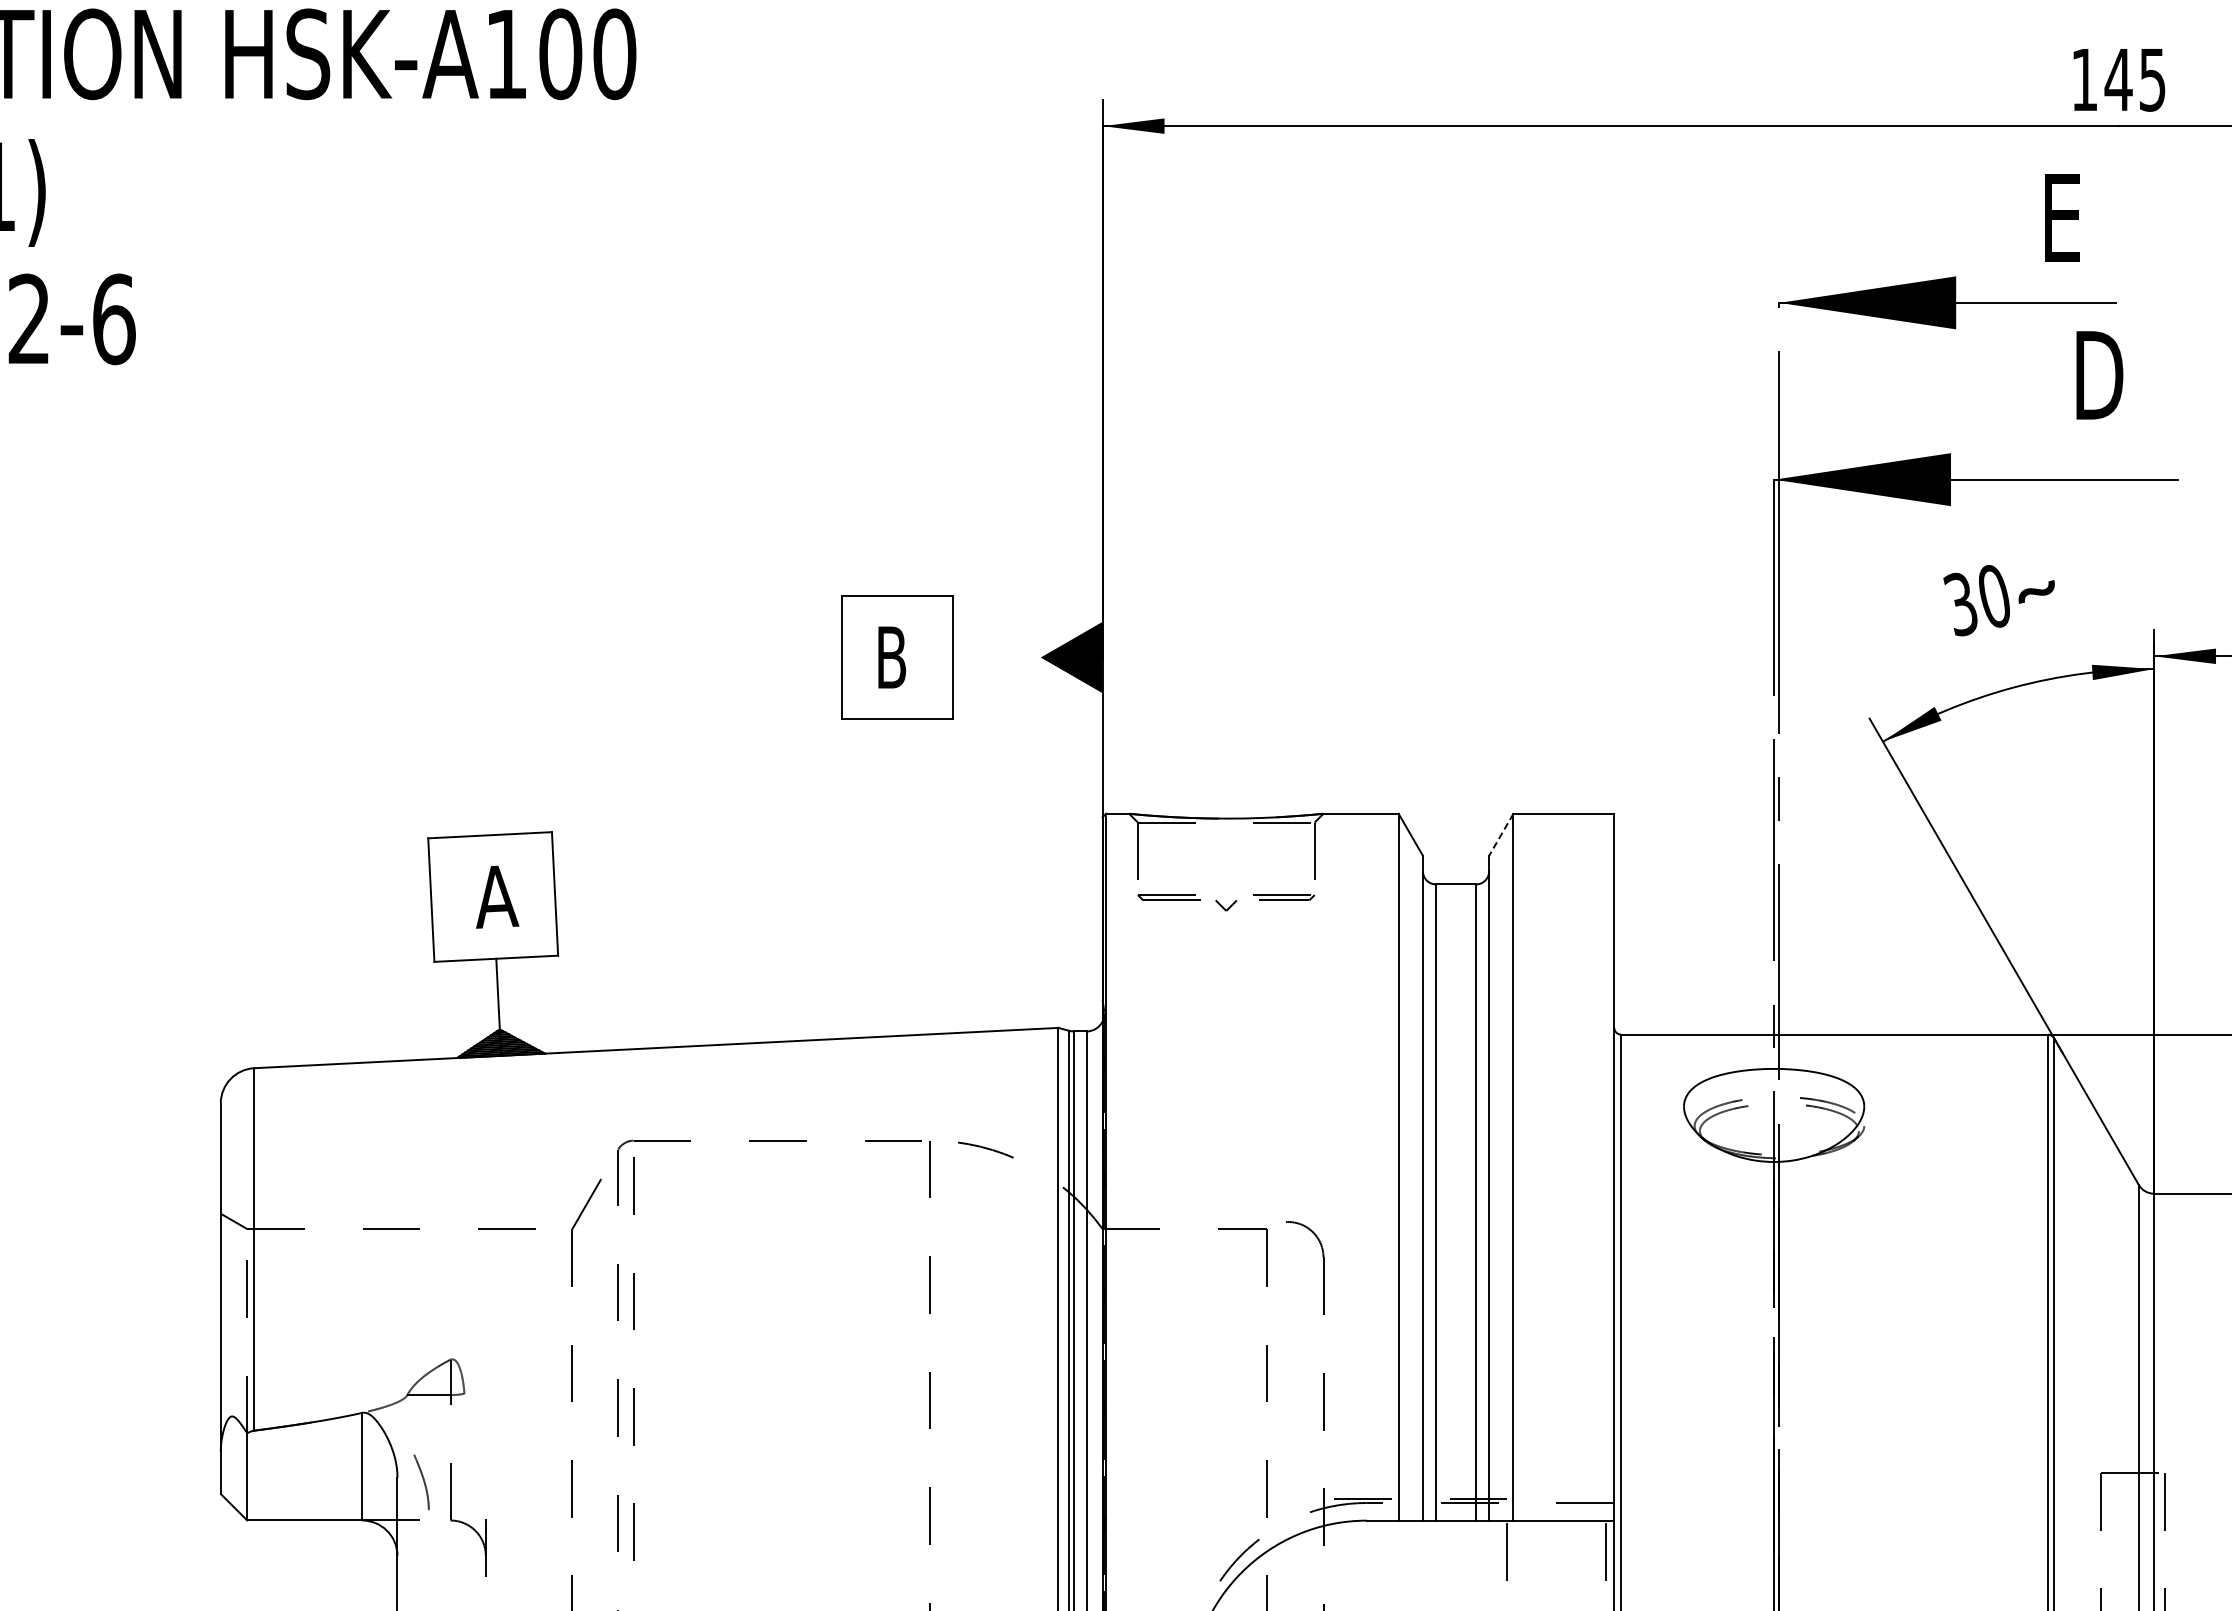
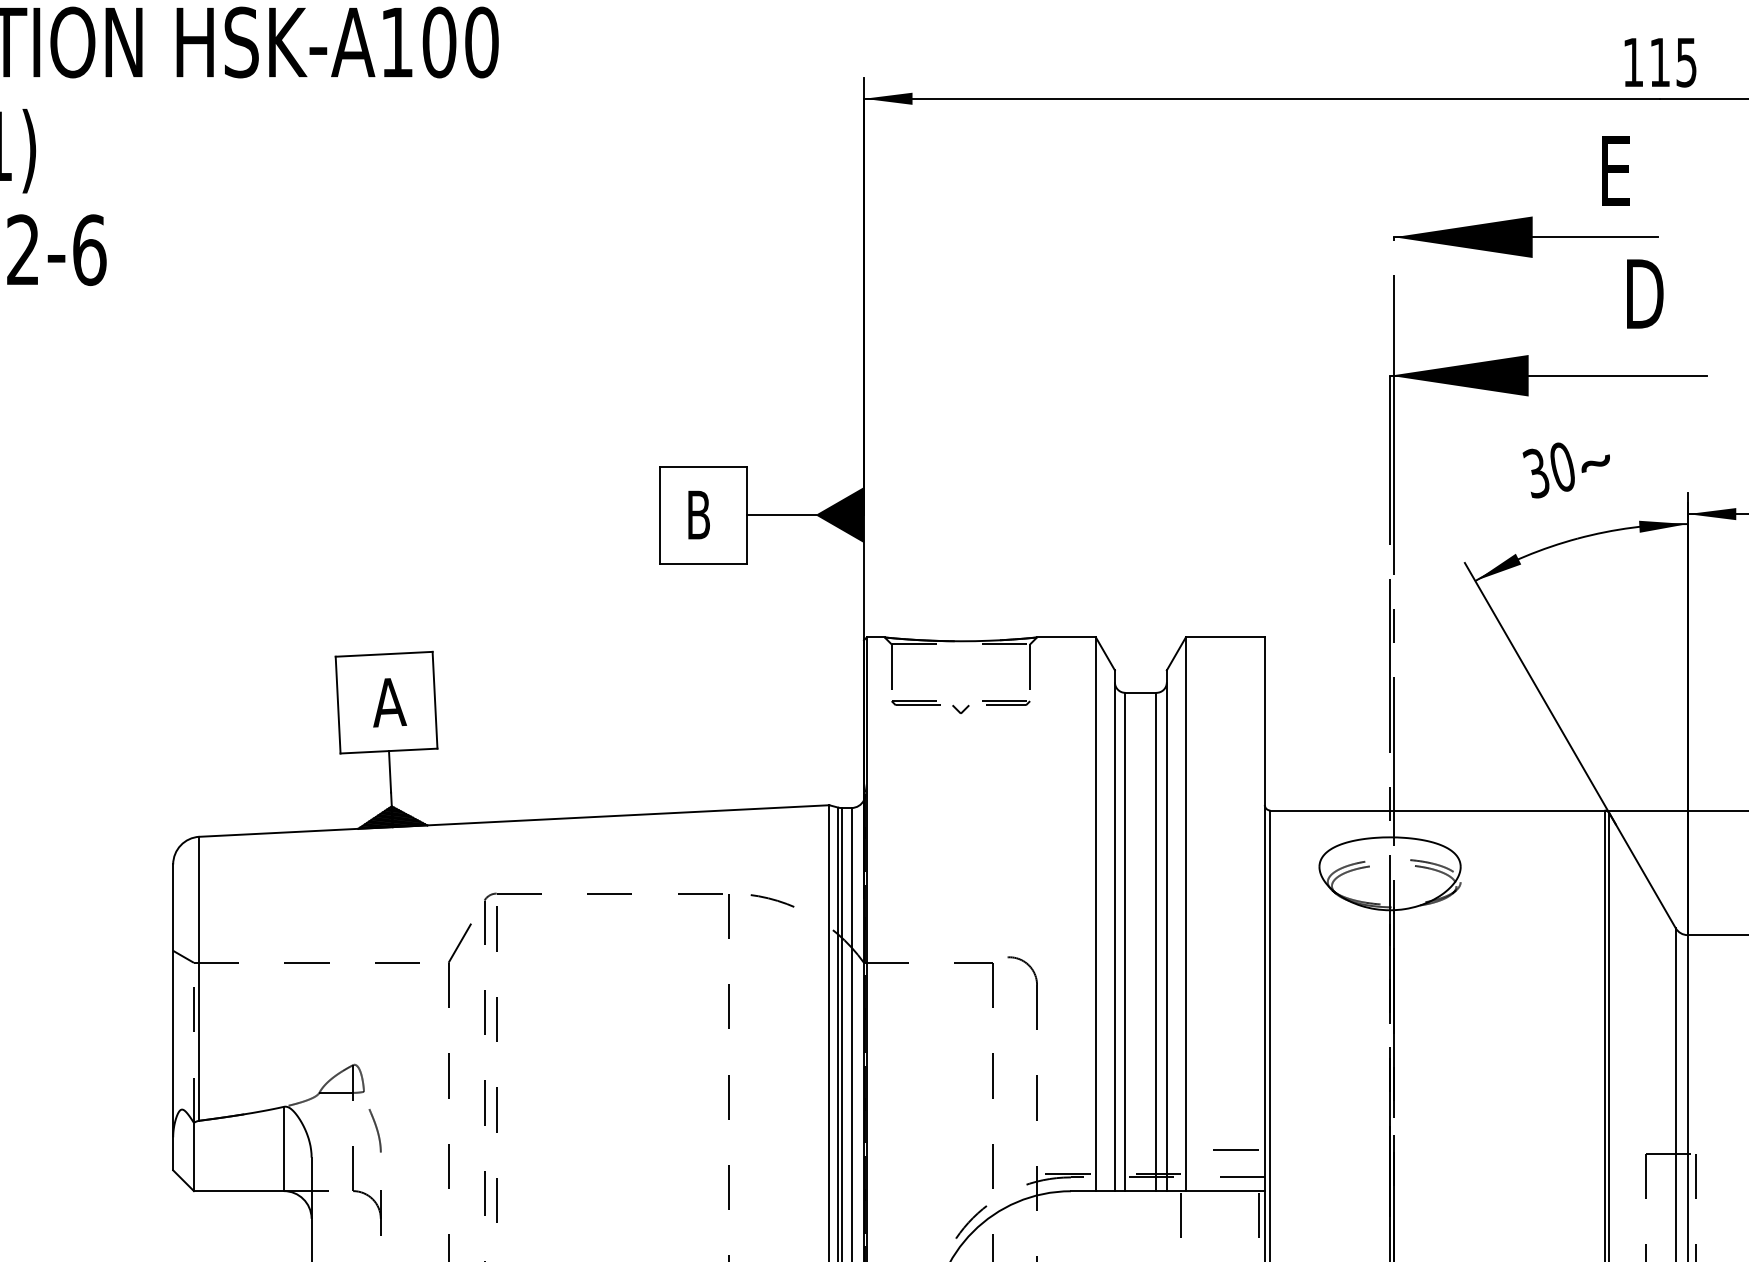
text: (2118, 79) -> (1659, 62), 145 -> 115
line: (996, 657) -> (780, 515), added
line: (1501, 835) -> (1176, 654), dashed -> solid
line: (1577, 1467) -> (1236, 1149), added
curve: (423, 1482) -> (376, 1130), moved

